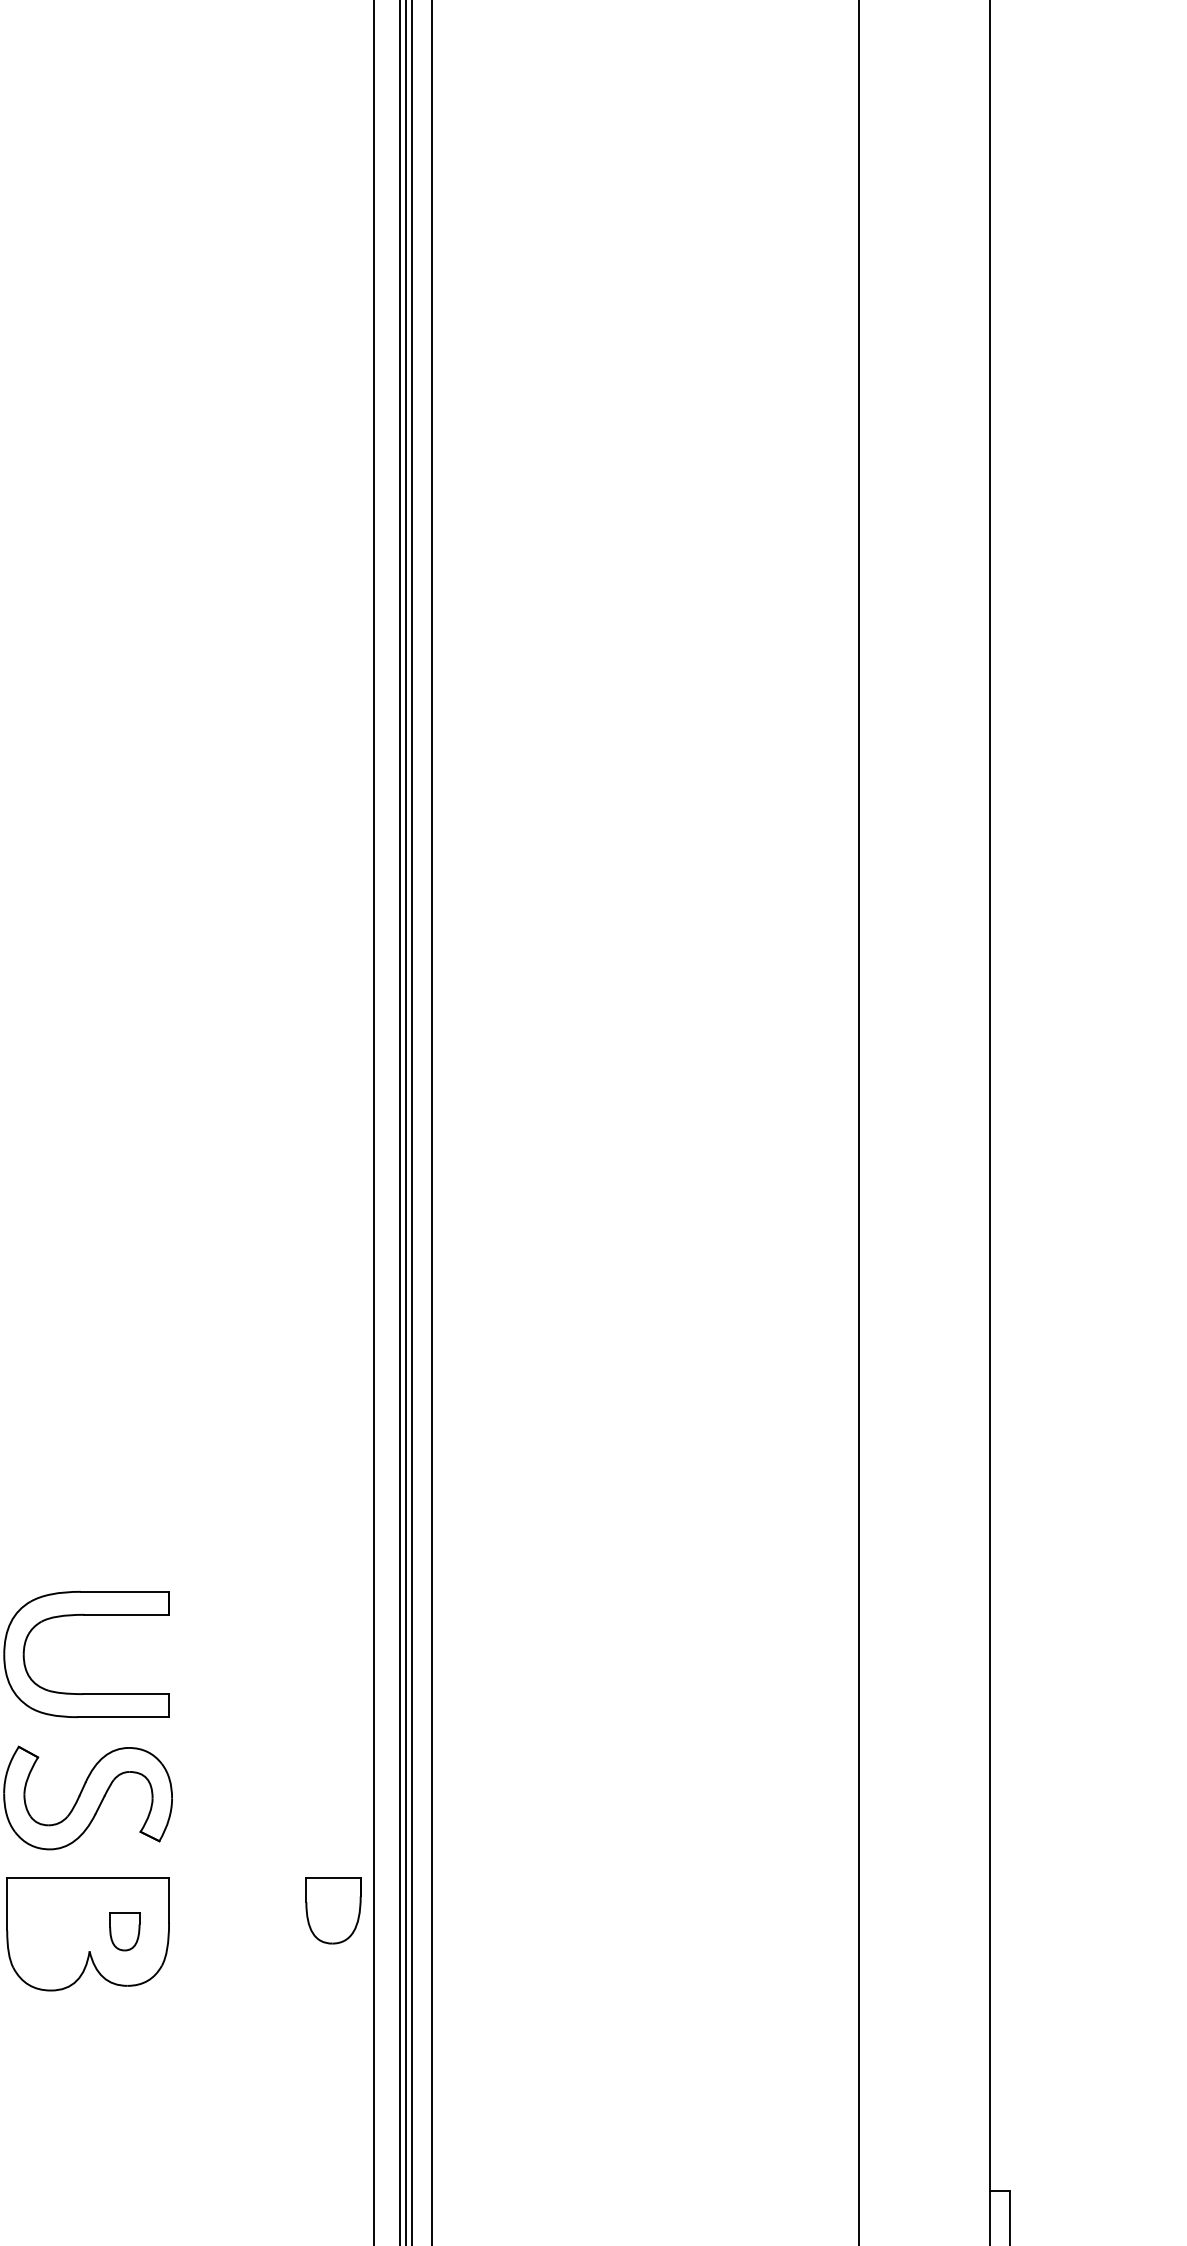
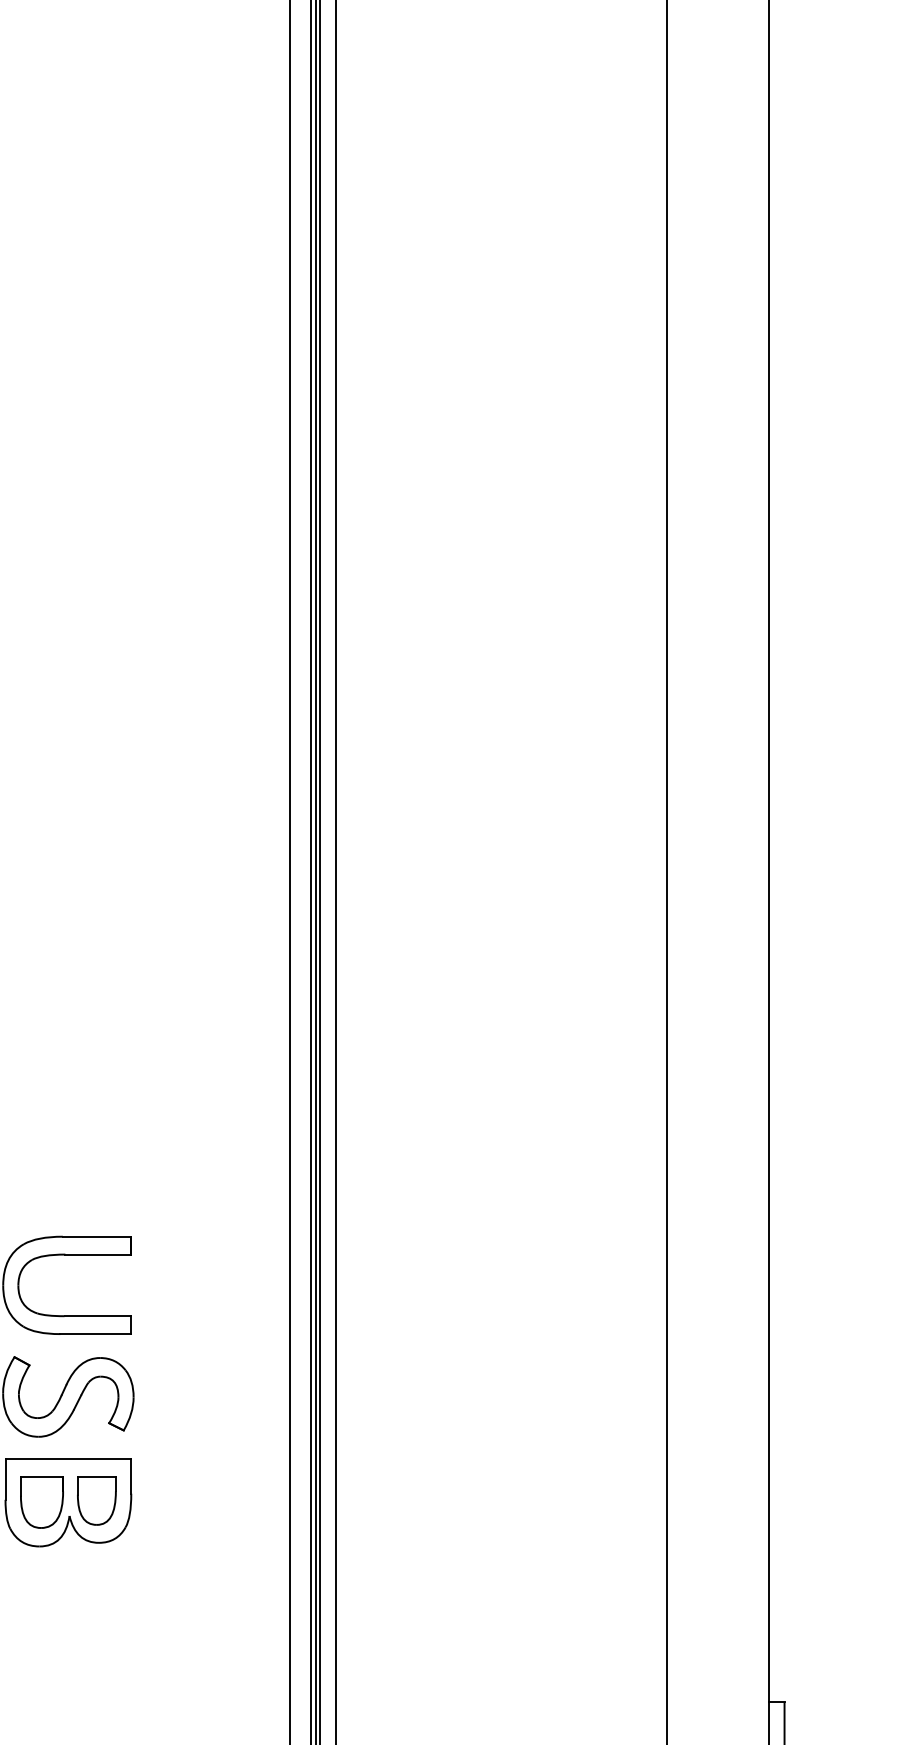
part: (332, 1910) -> (41, 1502), moved
part: (124, 1931) -> (96, 1500), size x1.67

